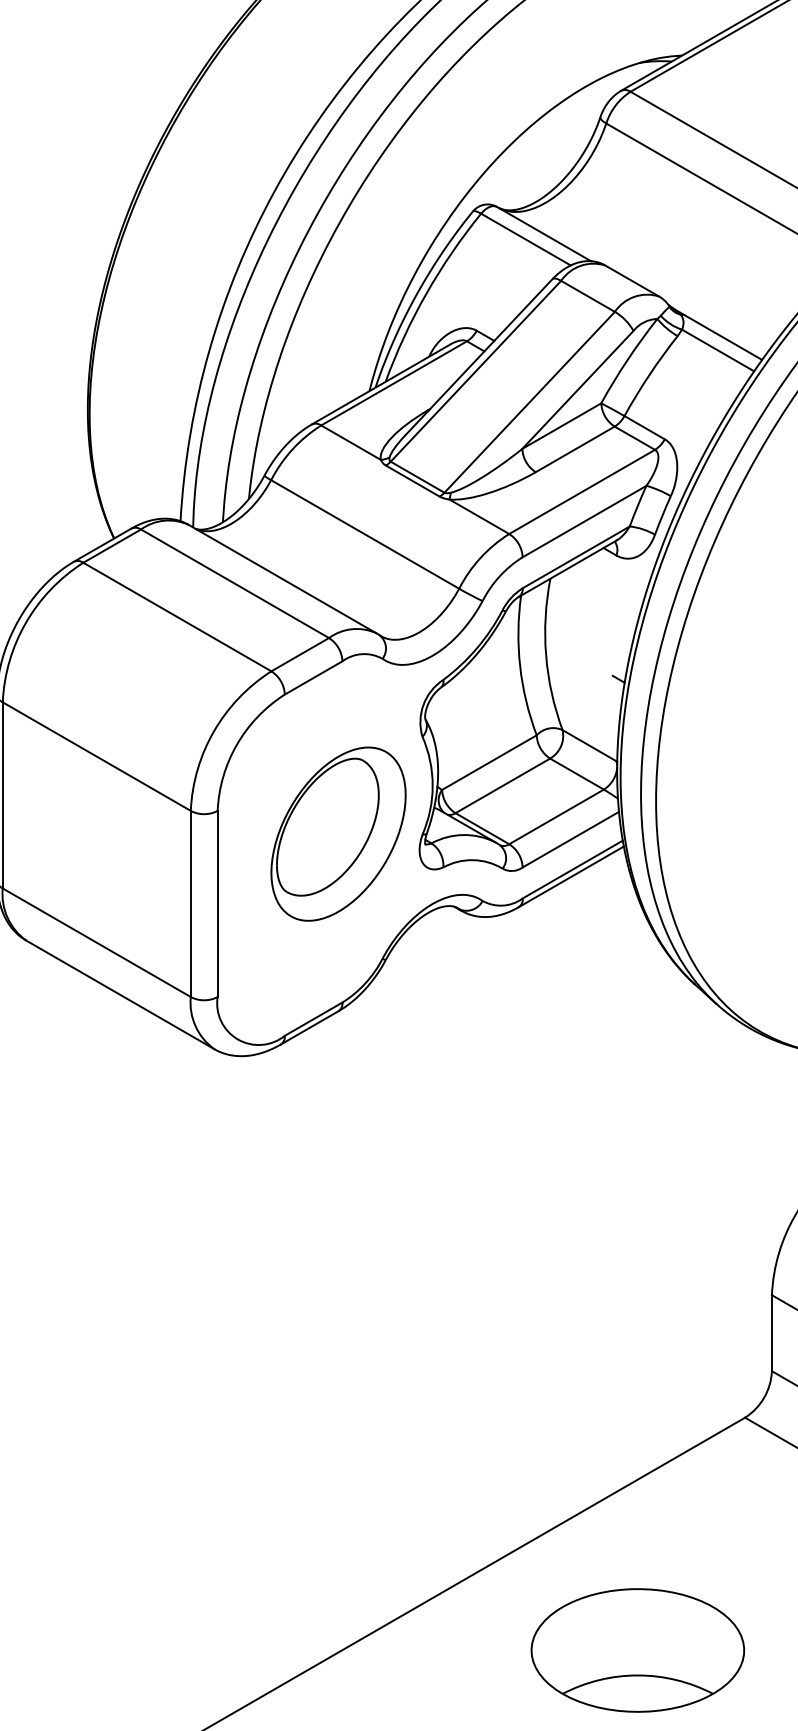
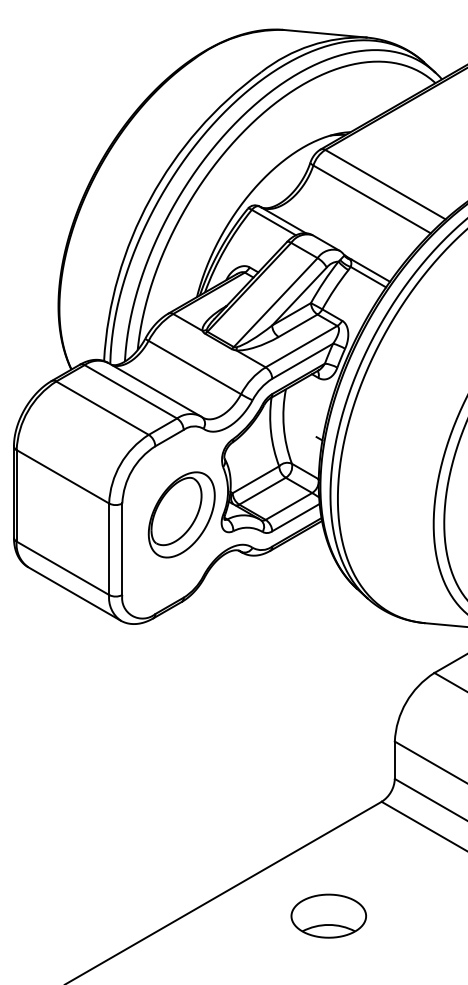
part: (636, 1648) -> (328, 915), size x0.71

